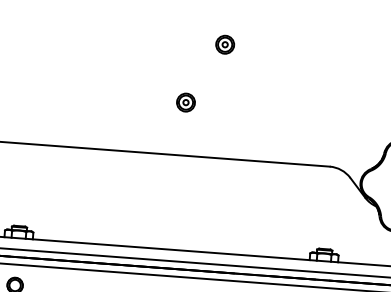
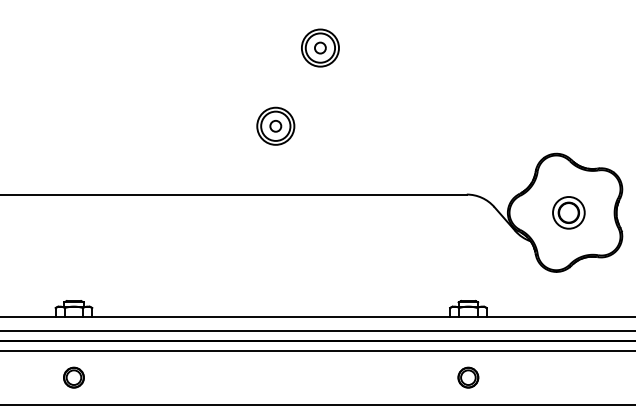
part: (225, 44) -> (320, 47), size x1.6
part: (185, 102) -> (275, 125), size x1.6

